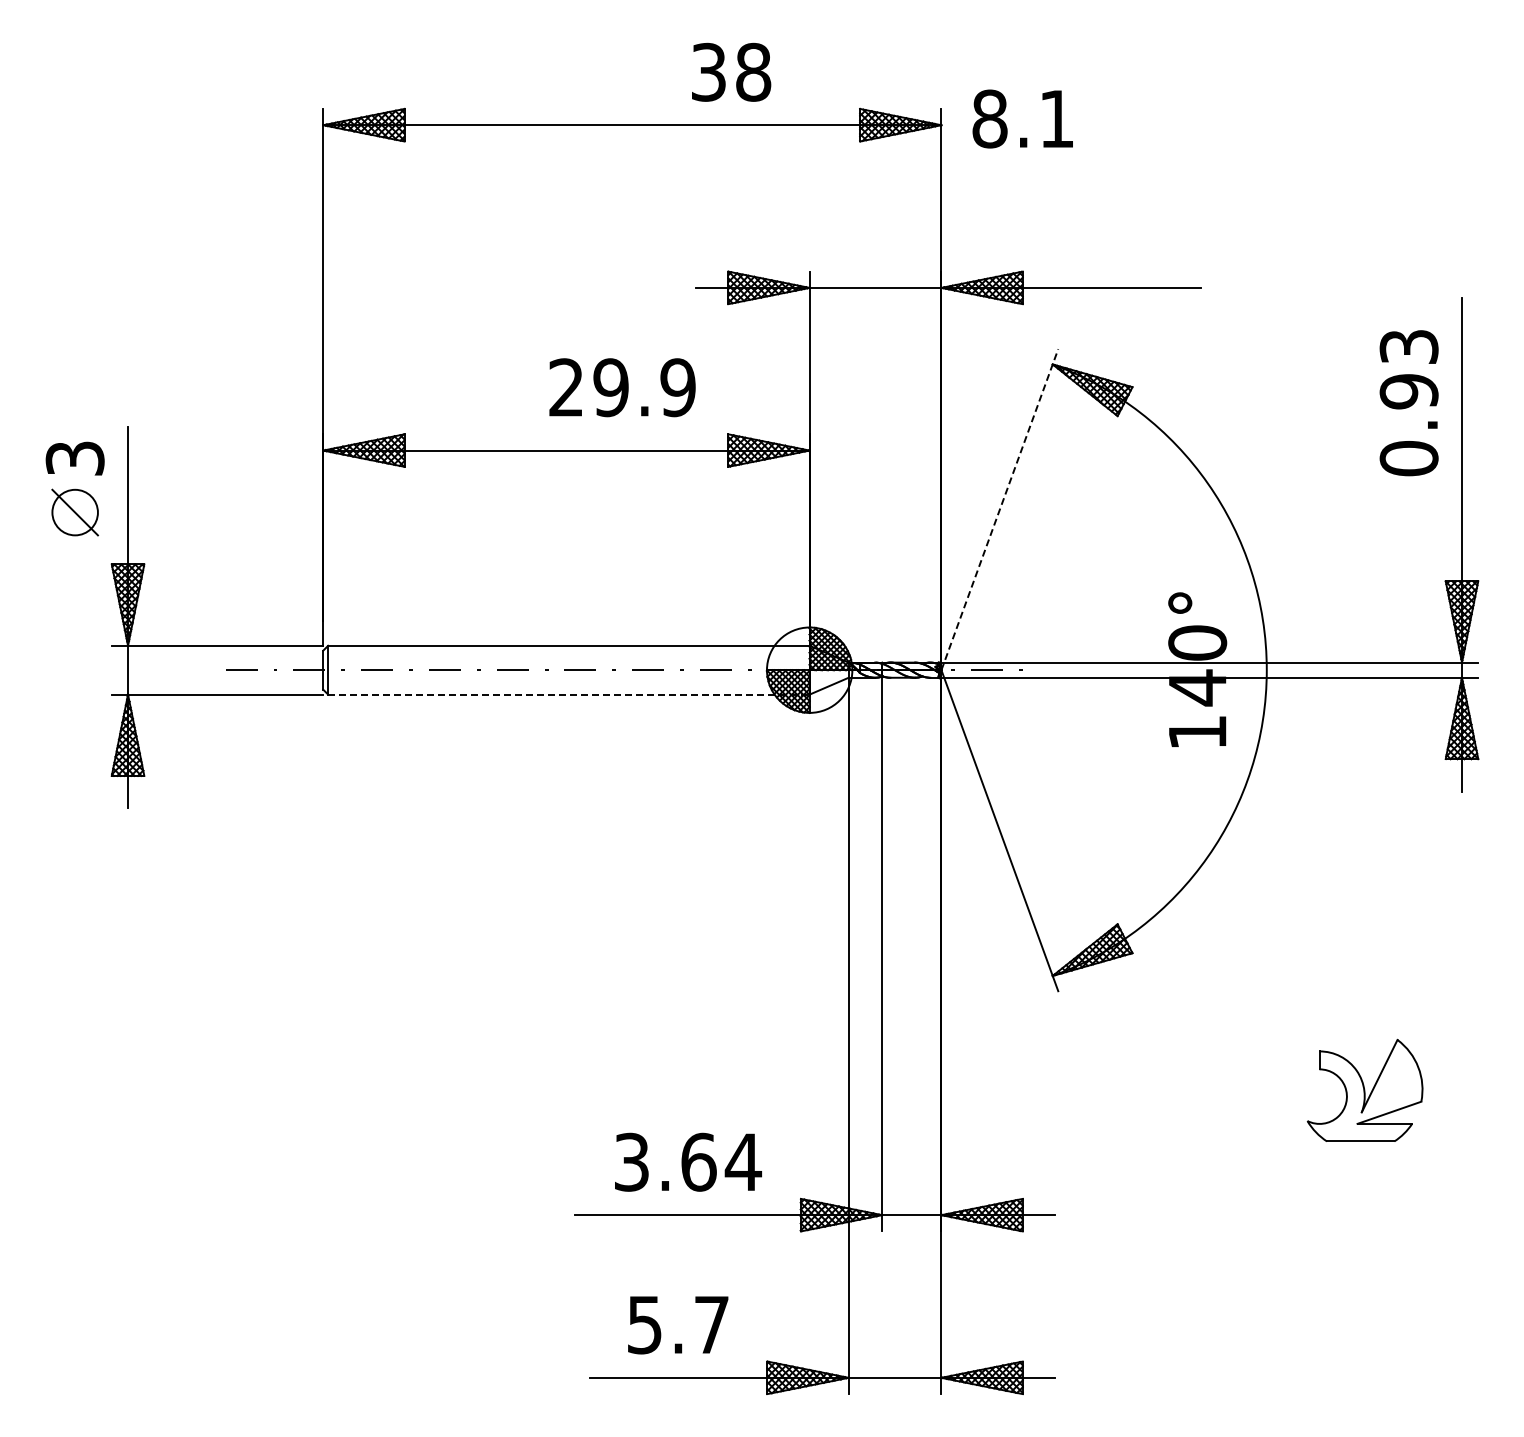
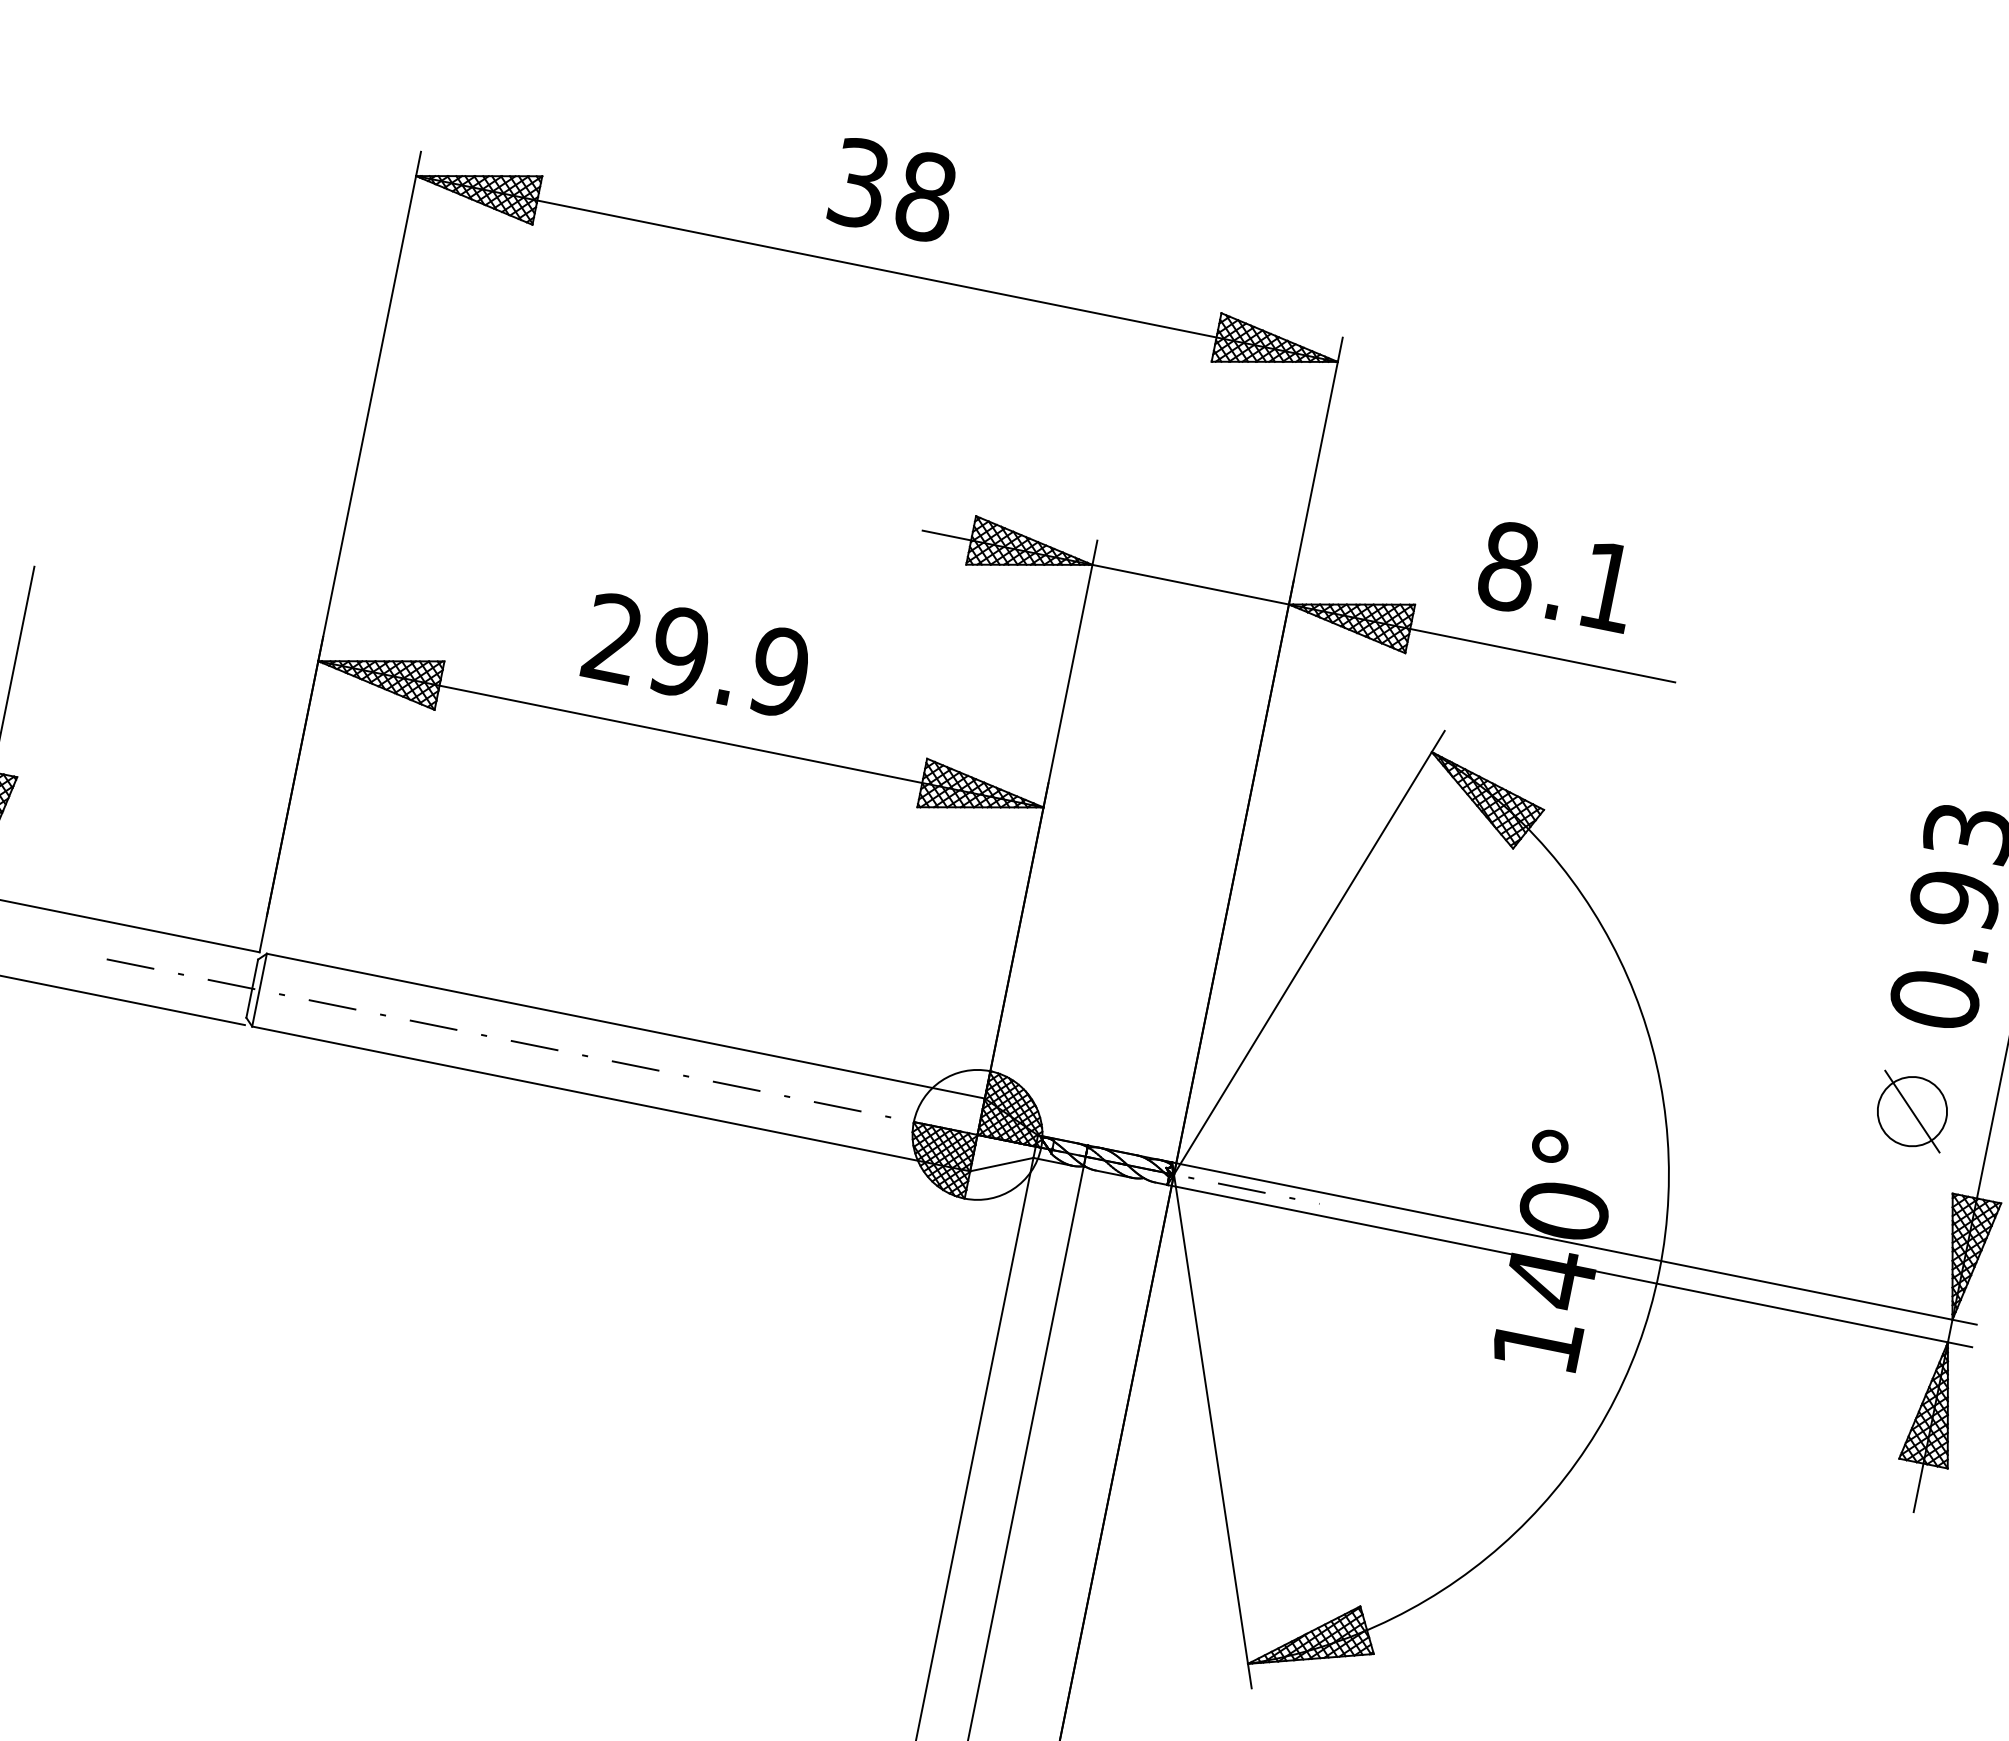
text: (731, 71) -> (893, 188), moved
text: (1022, 118) -> (1557, 575), moved
text: (622, 387) -> (696, 655), moved
line: (999, 509) -> (1308, 952), dashed -> solid
part: (1408, 533) -> (1911, 1111), added
line: (568, 694) -> (610, 1098), dashed -> solid

